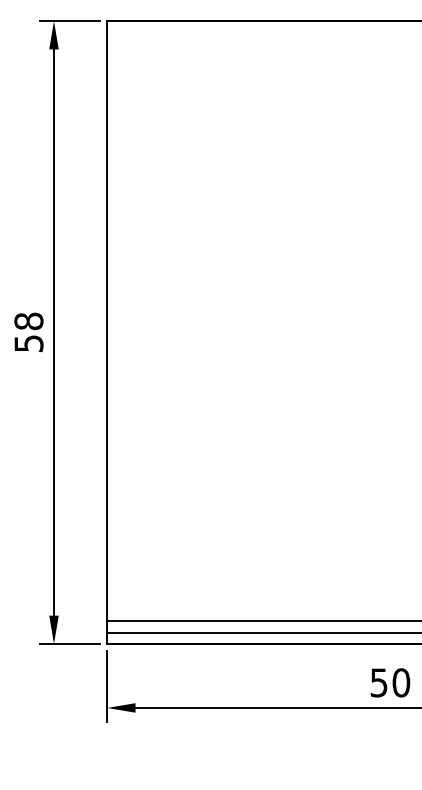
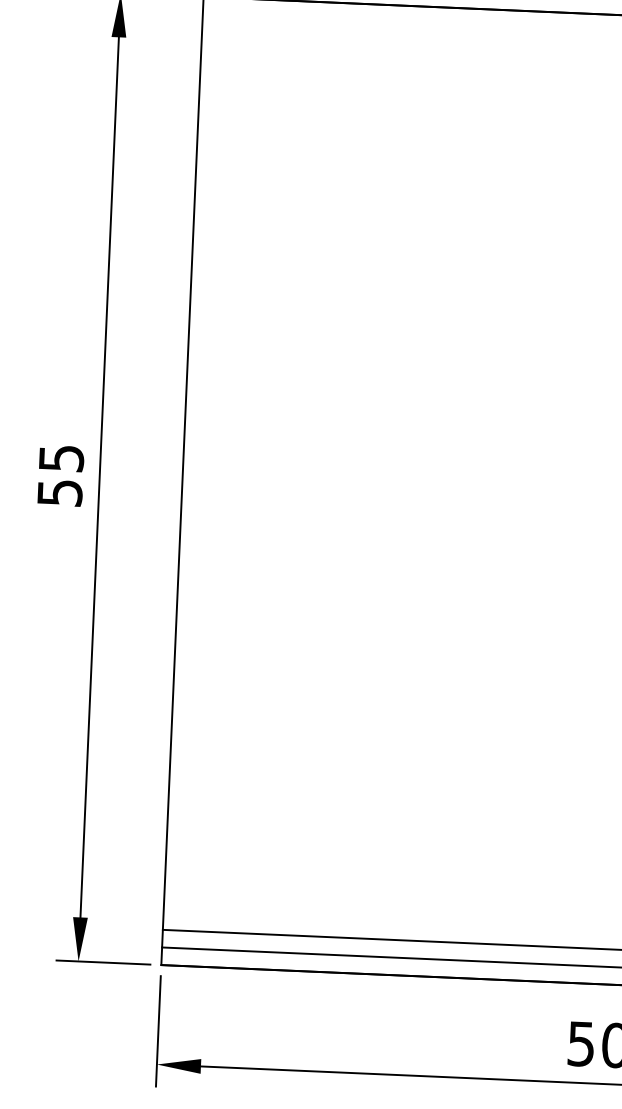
text: (28, 321) -> (60, 458), 58 -> 55

